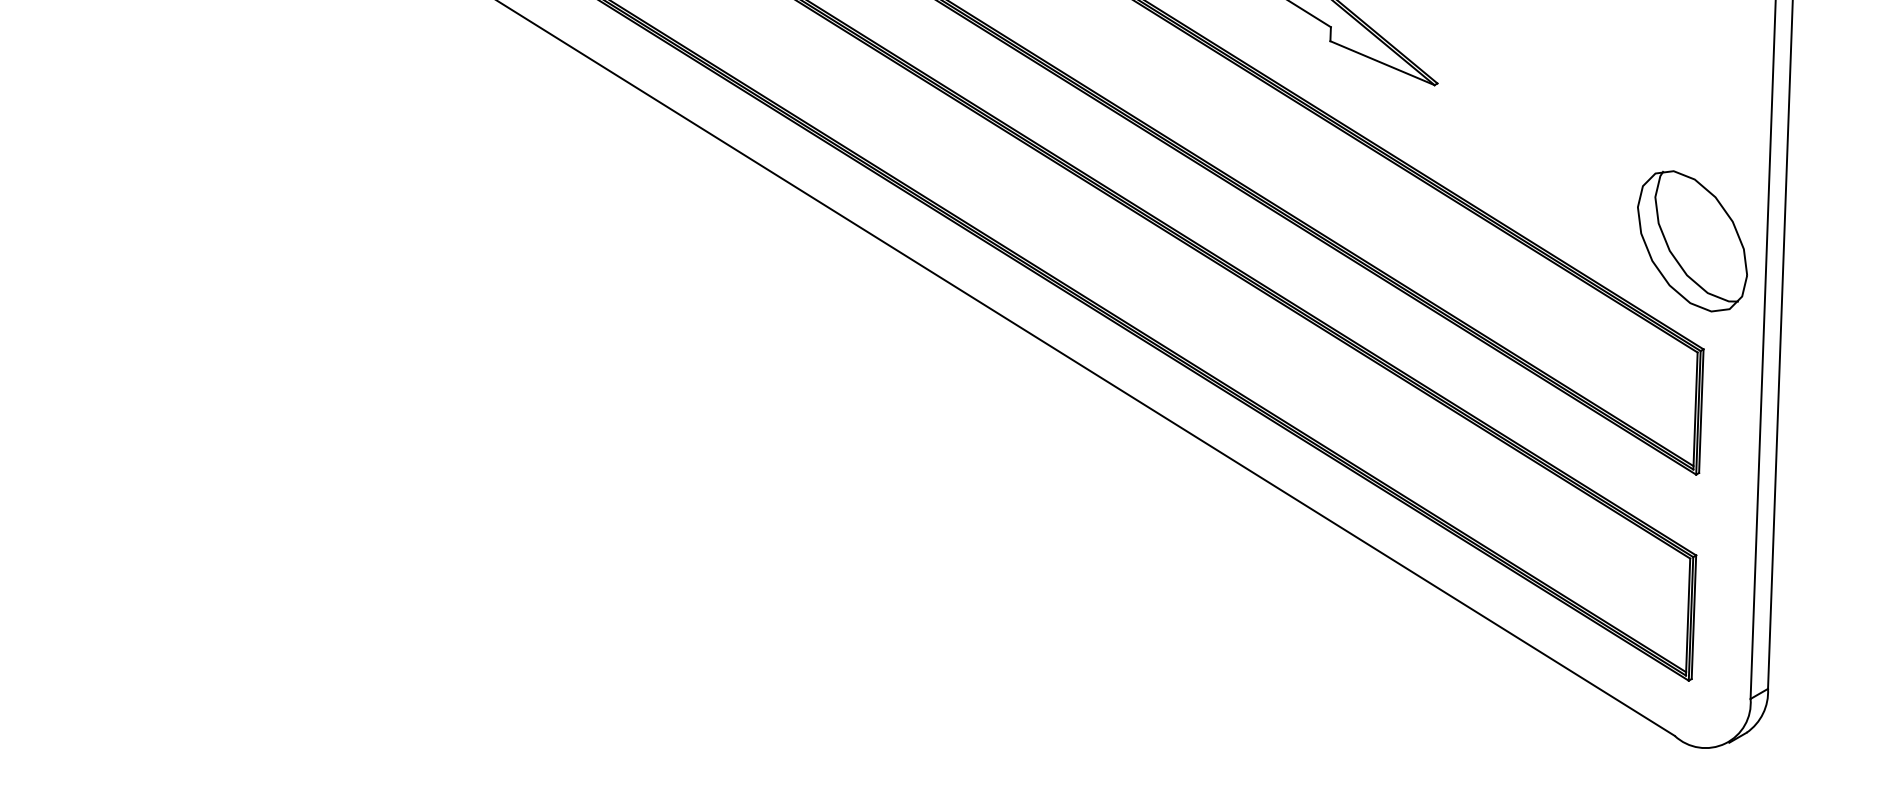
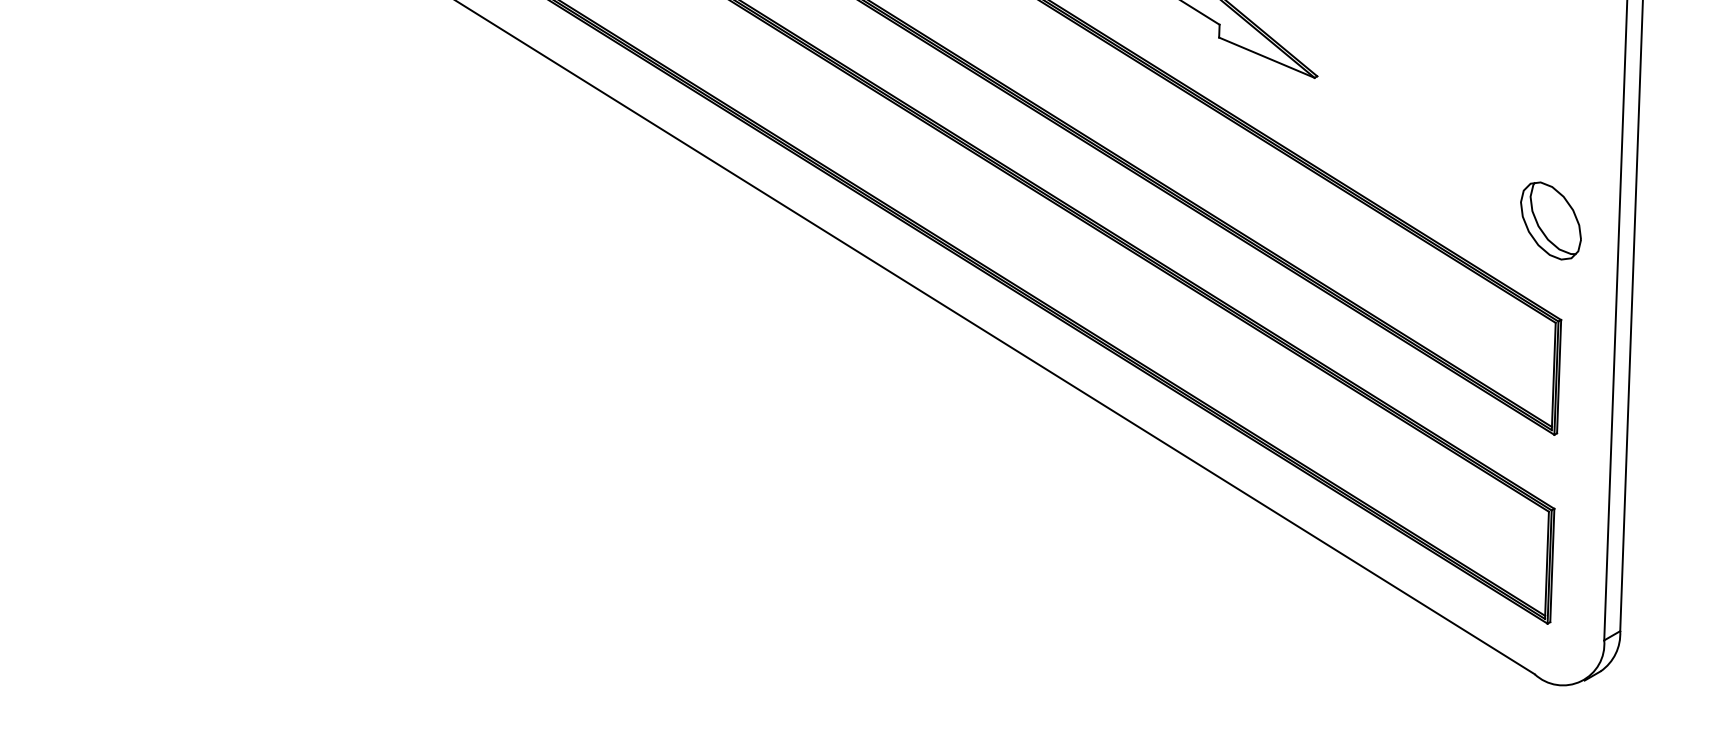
part: (1691, 240) -> (1550, 220), size x0.6

